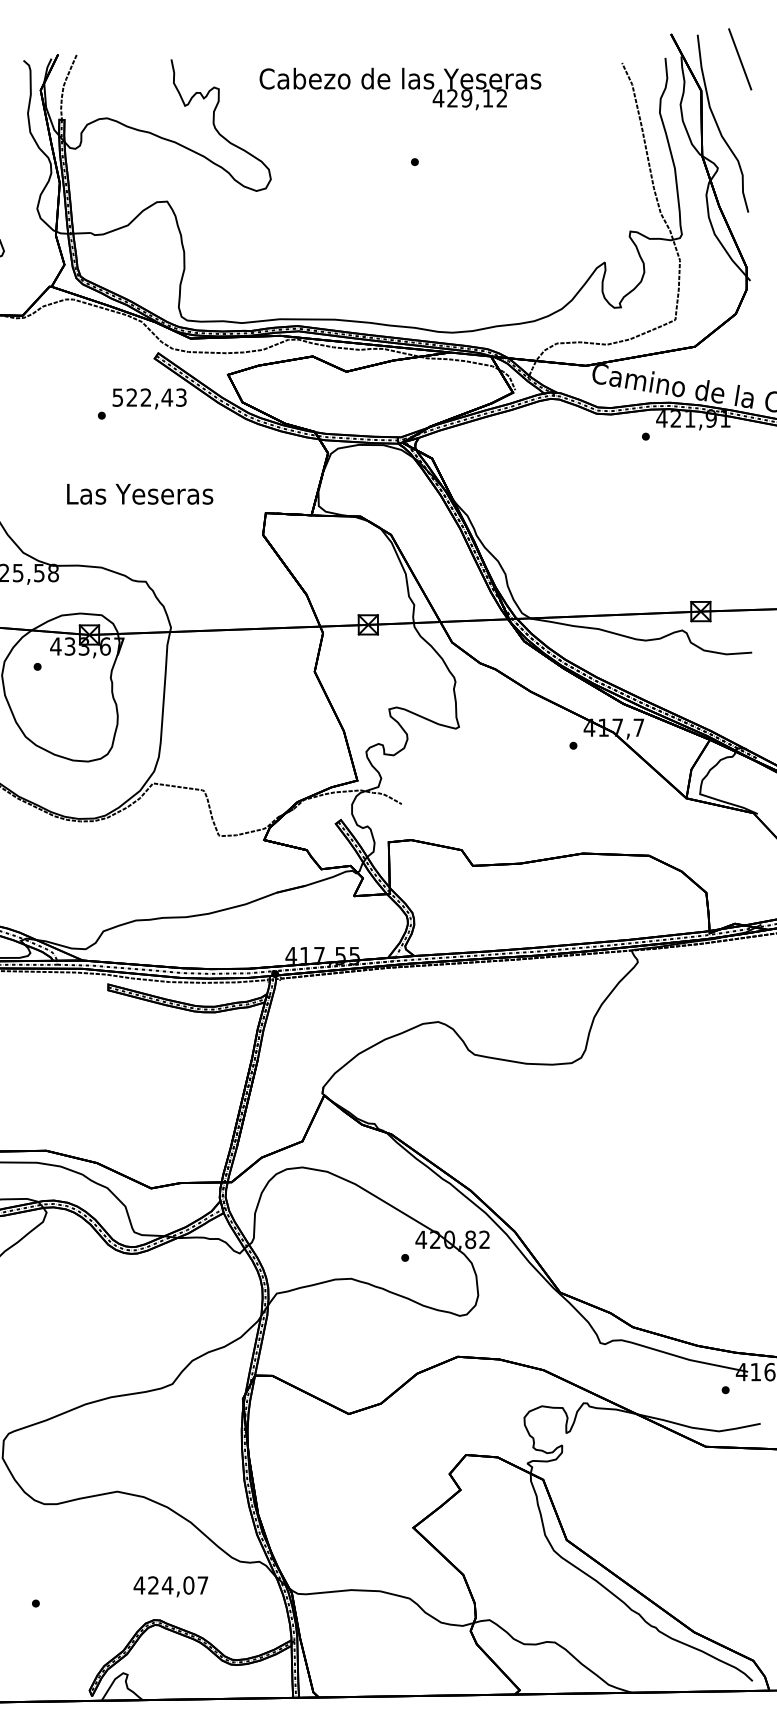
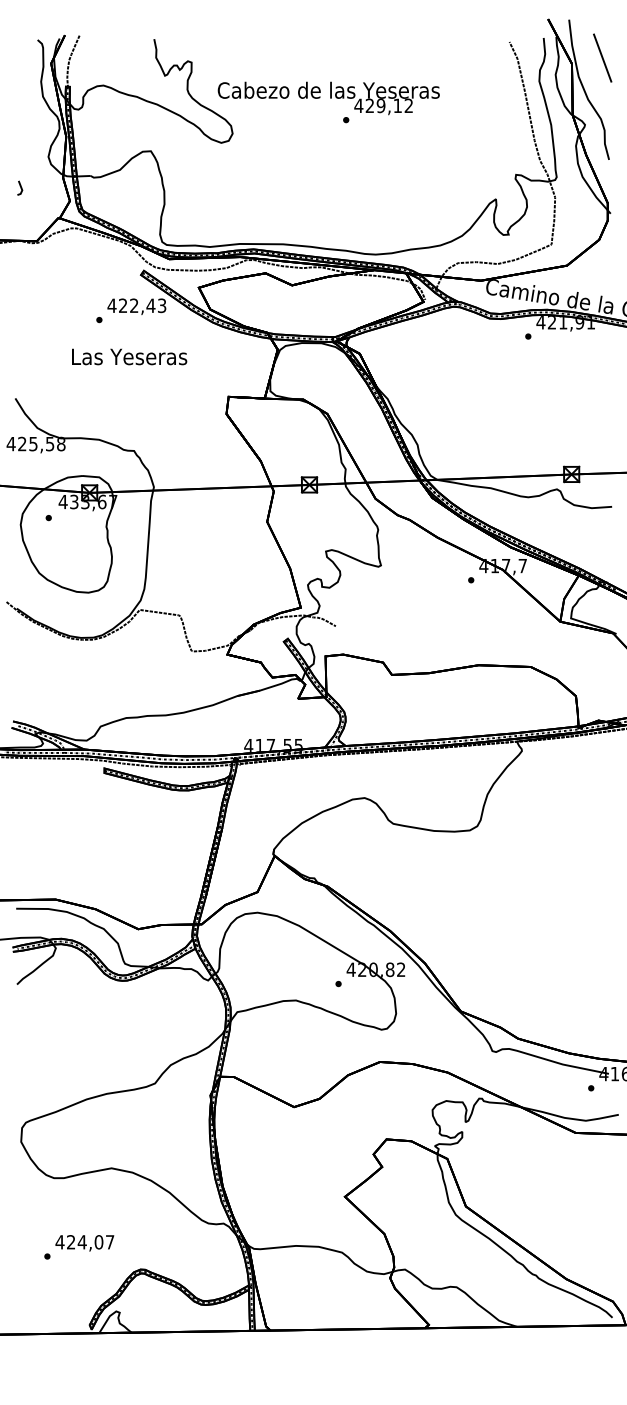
line: (739, 58) -> (602, 57), moved
text: (400, 89) -> (328, 98), moved
text: (117, 397) -> (111, 305), 522,43 -> 422,43
text: (140, 493) -> (129, 356), moved
text: (170, 1587) -> (84, 1243), moved

